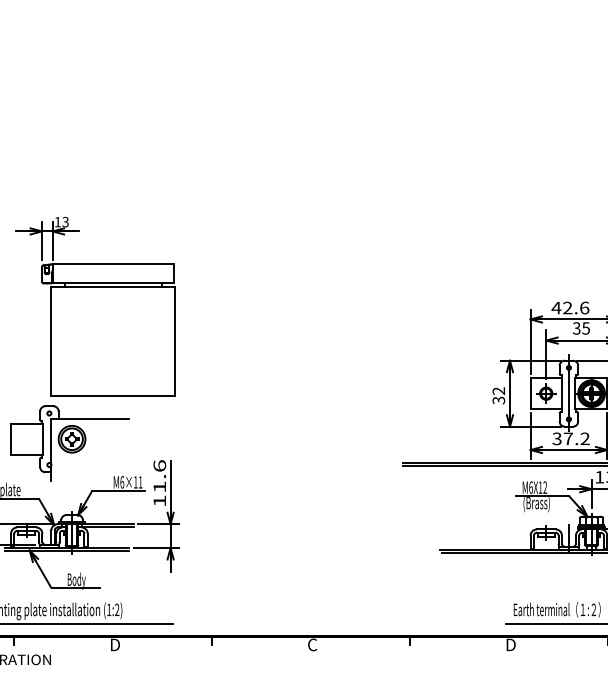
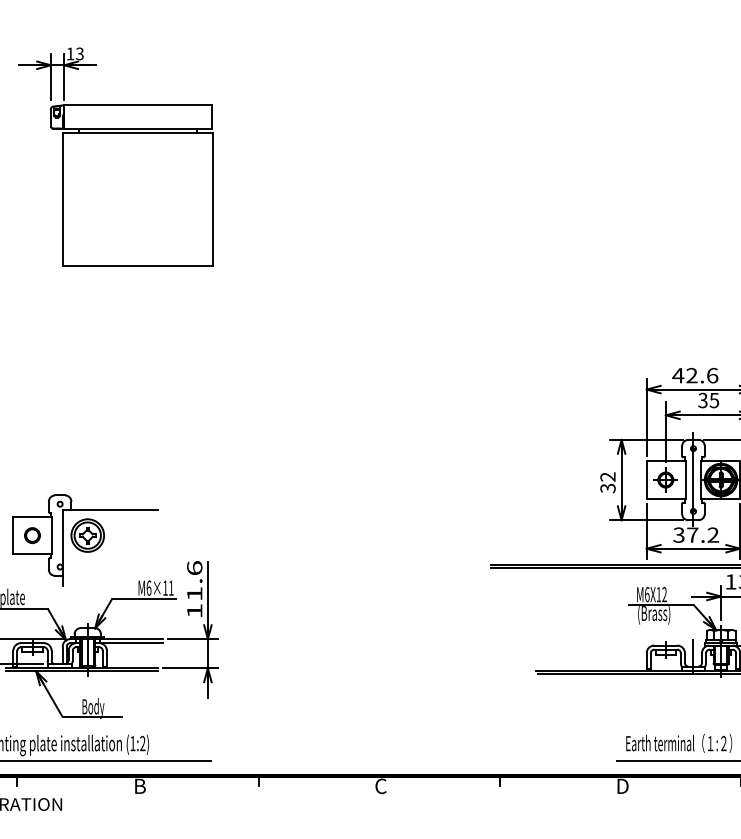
part: (95, 306) -> (116, 156), moved
circle: (26, 439) -> (32, 535), added
text: (115, 644) -> (140, 785), D -> B

